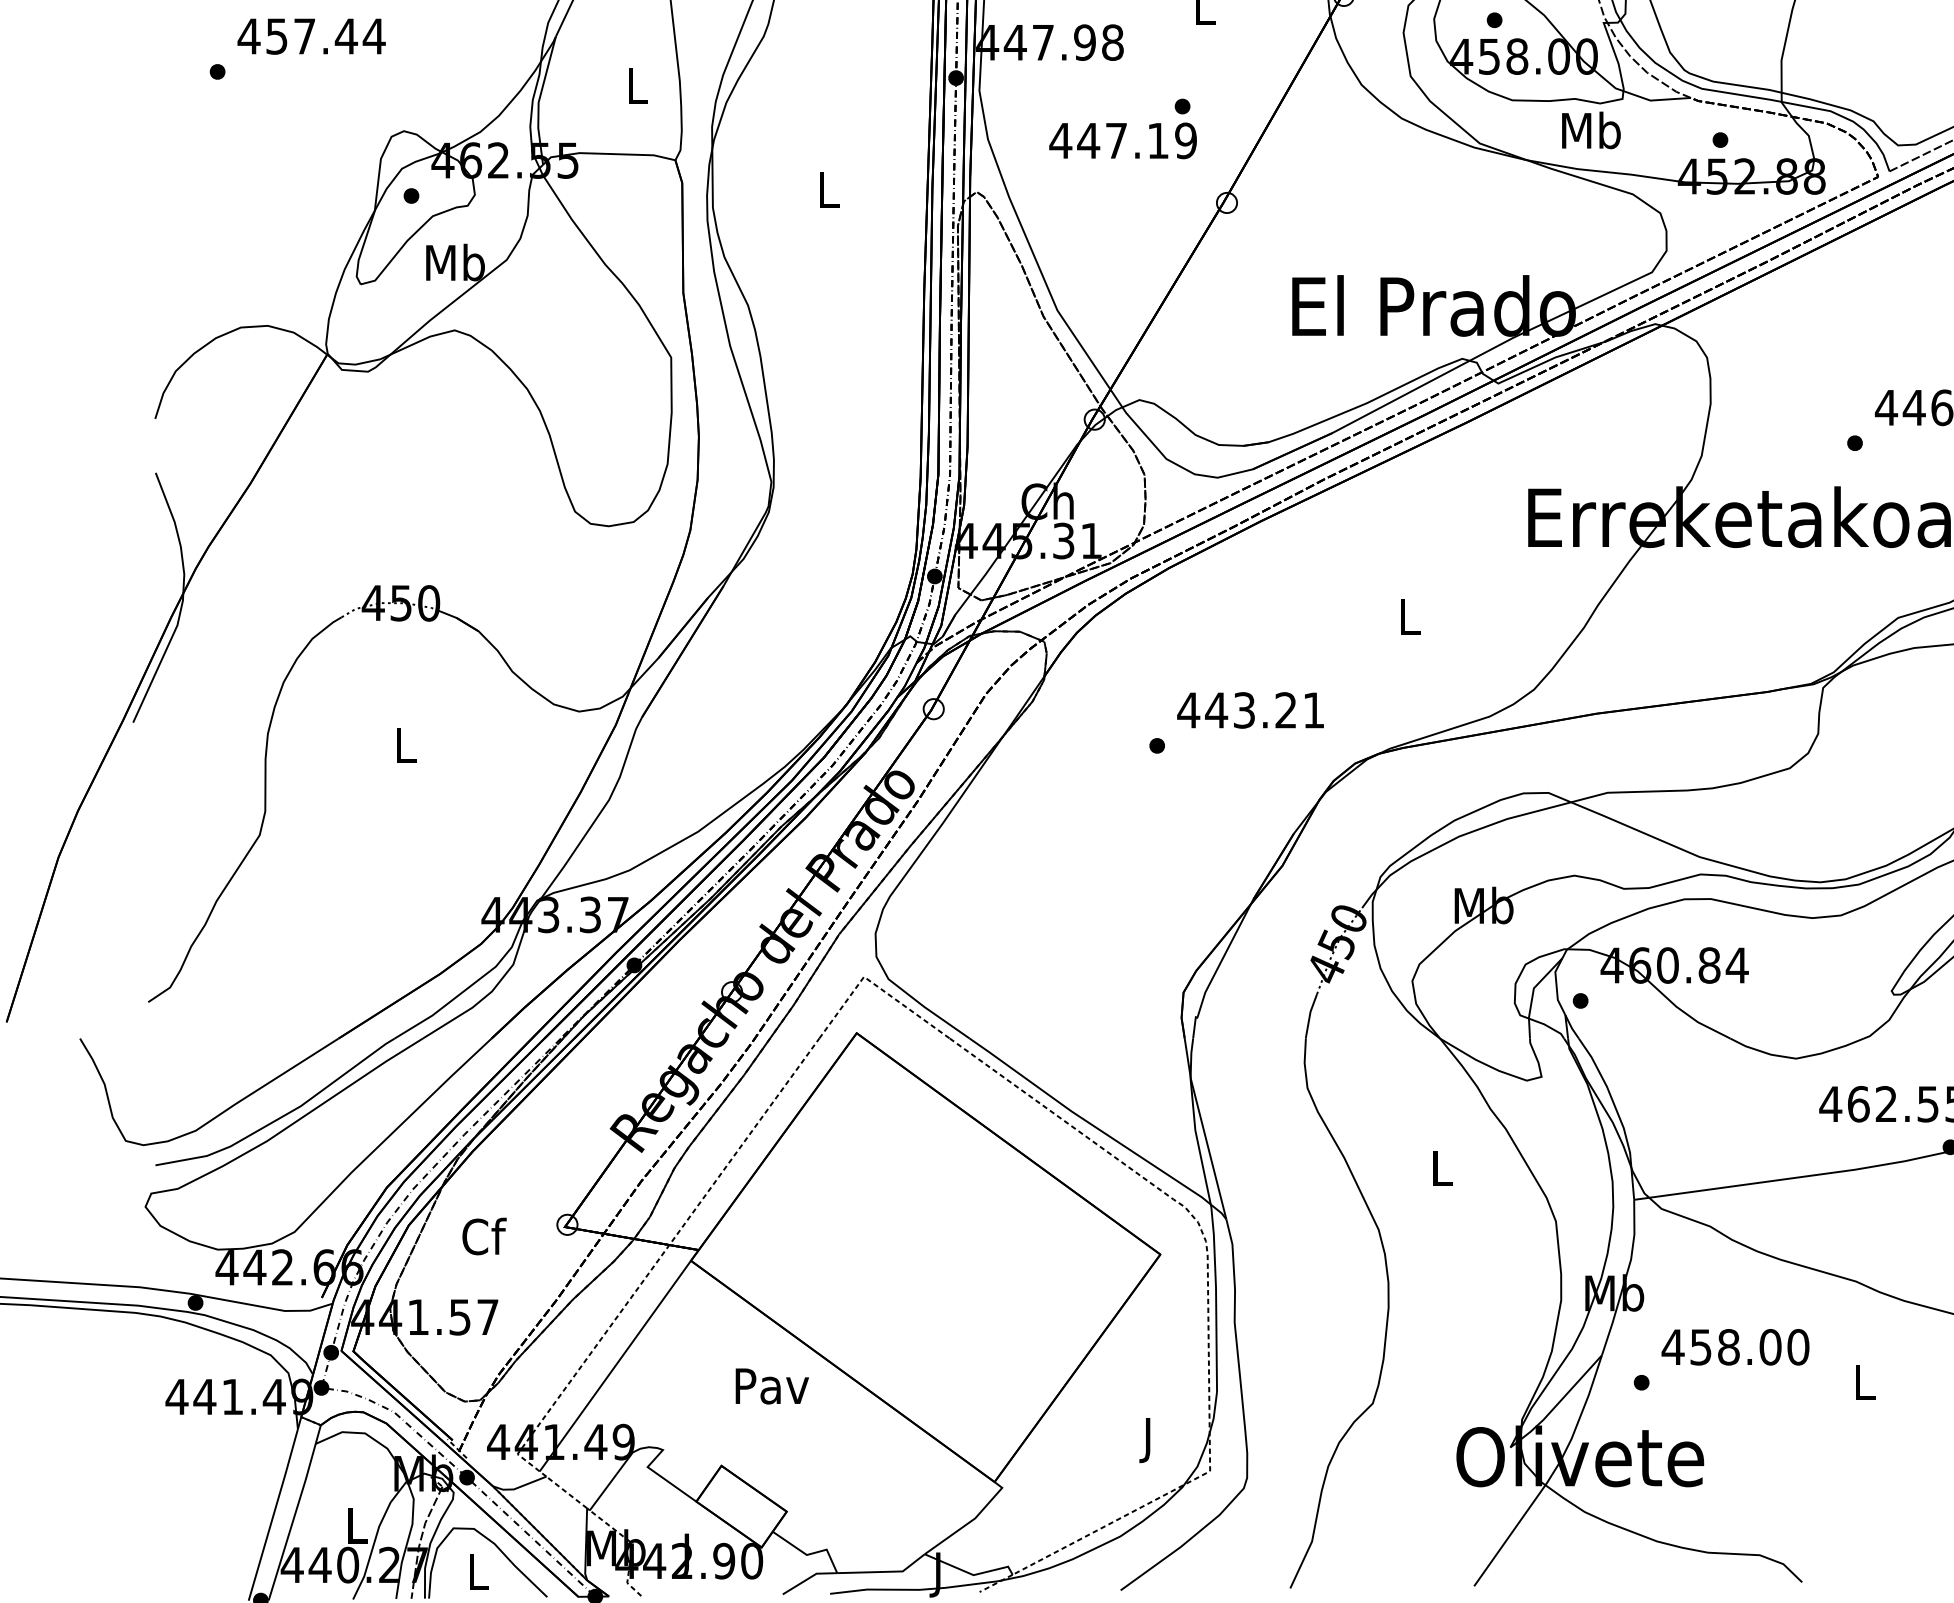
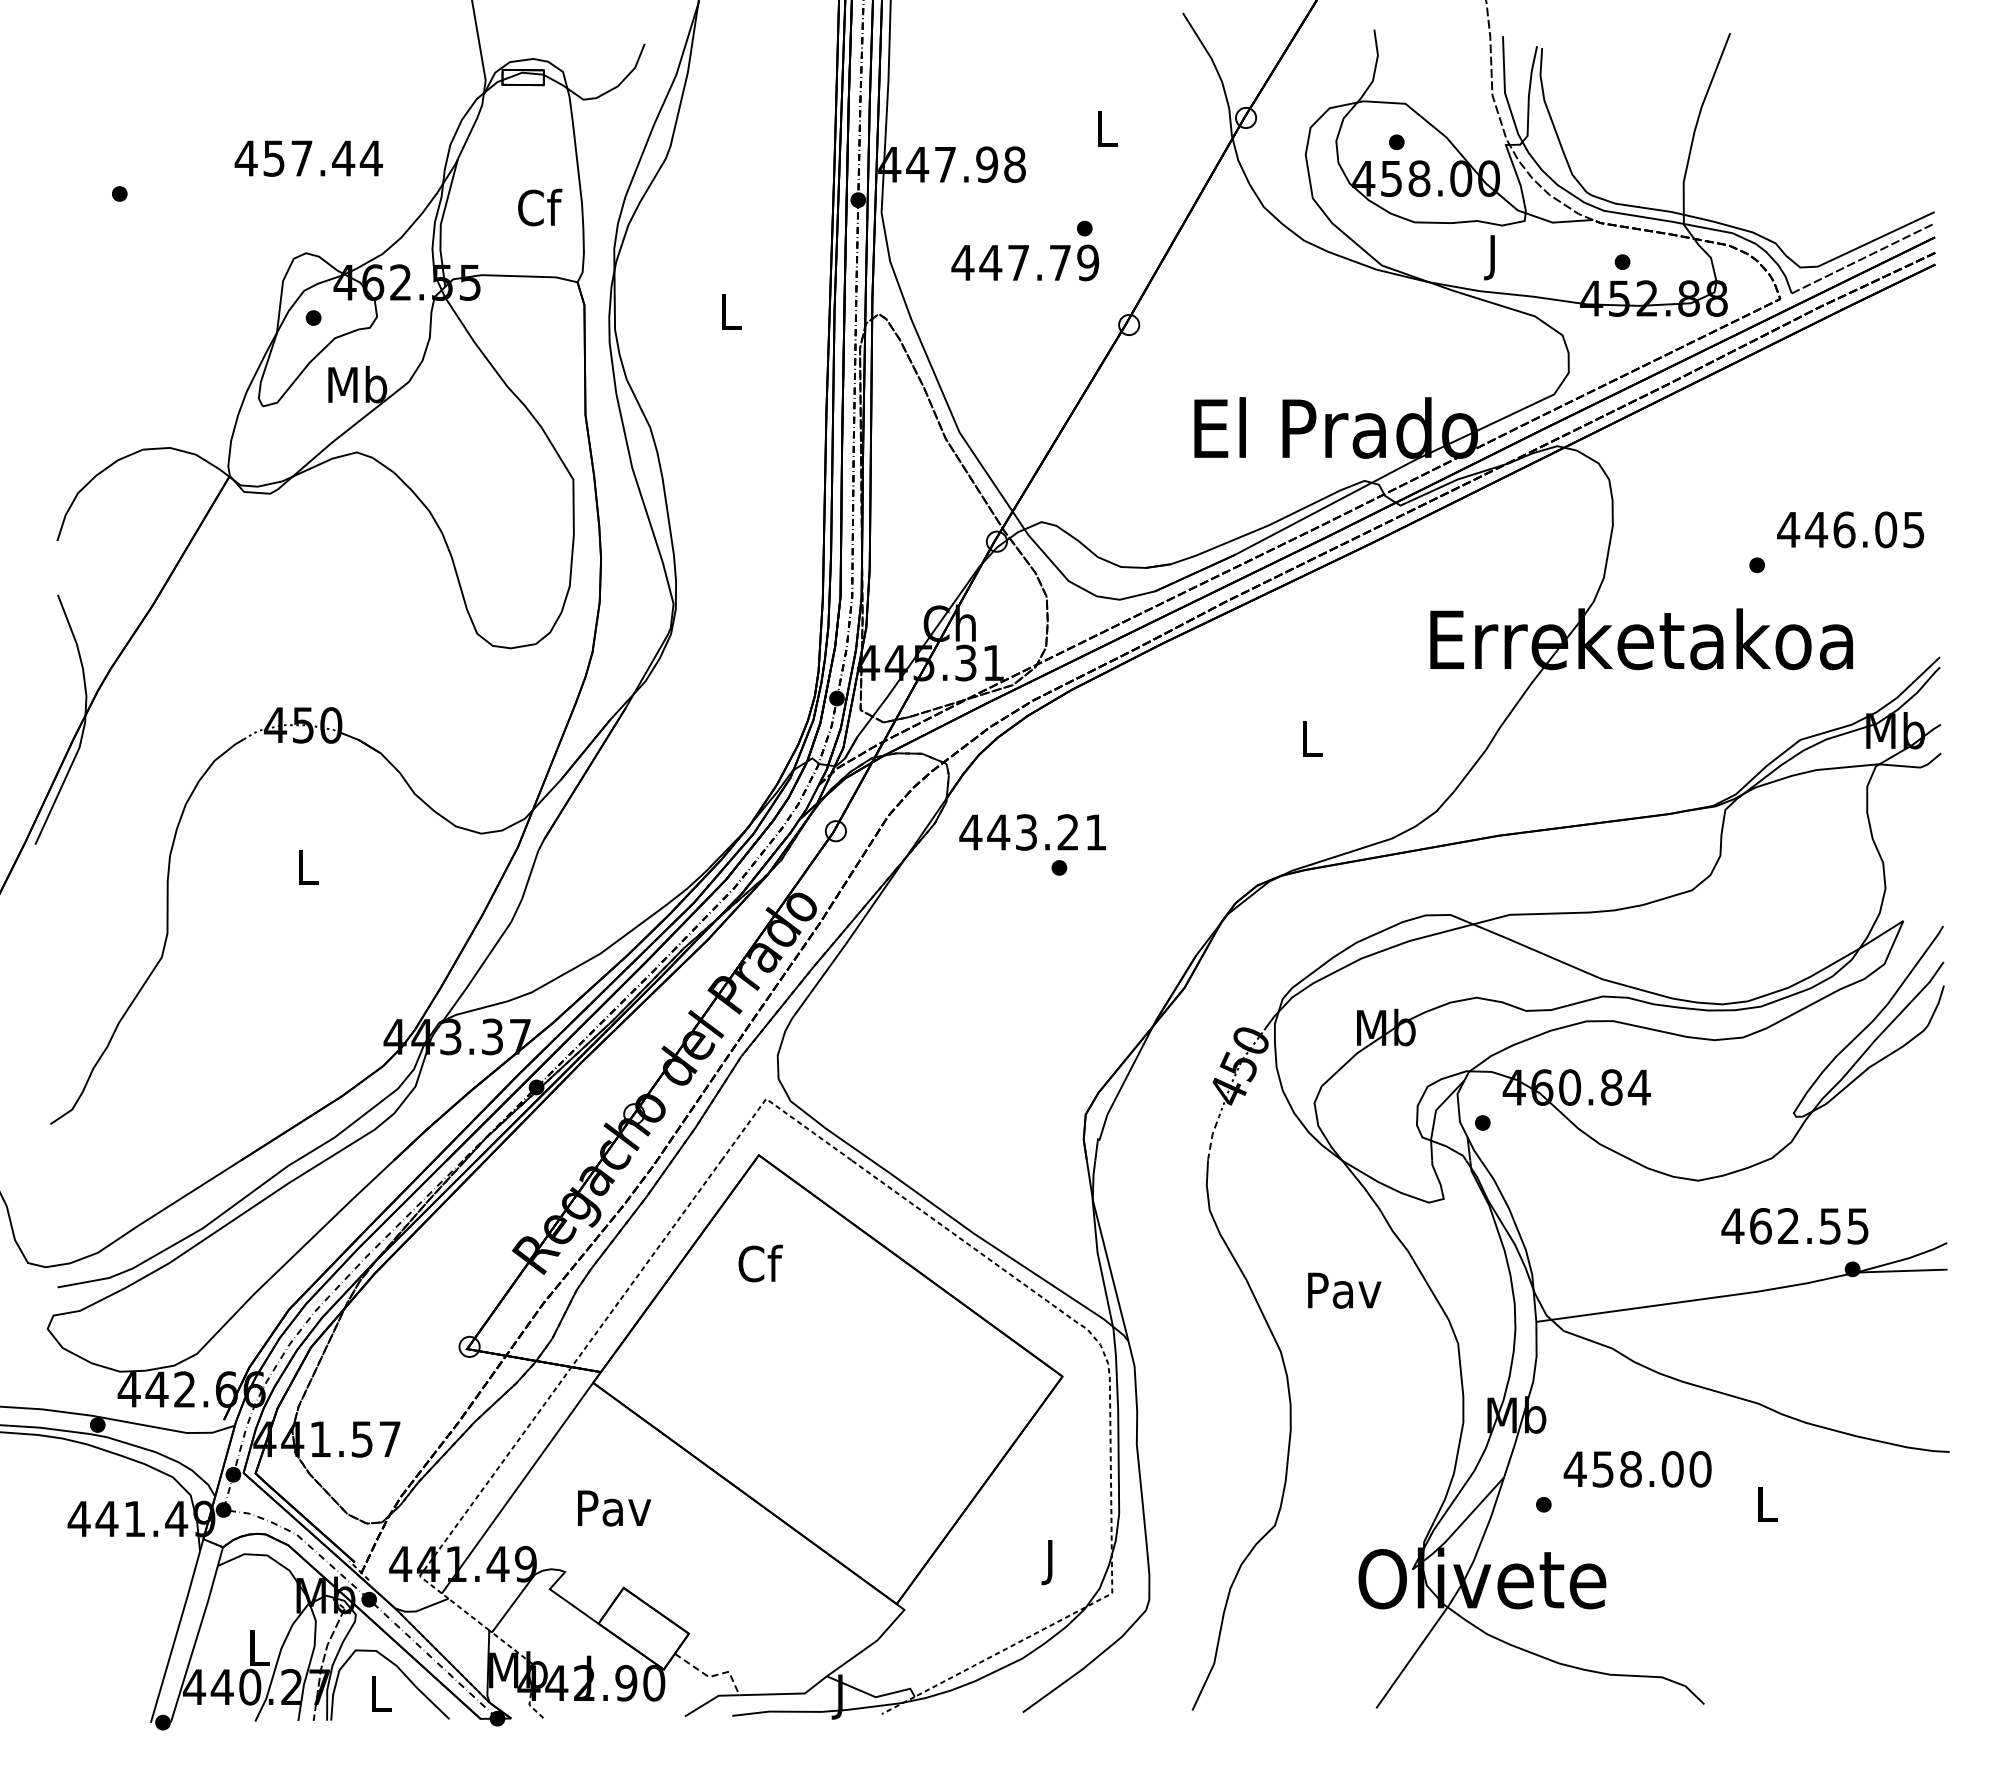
text: (311, 36) -> (308, 158), moved
text: (638, 85) -> (540, 207), L -> Cf
text: (1591, 134) -> (1493, 256), Mb -> J
text: (1158, 140) -> (1060, 262), 447.19 -> 447.79
text: (1250, 710) -> (1032, 832), moved
line: (1309, 1016) -> (1211, 1138), solid -> dashed
text: (1442, 1168) -> (1344, 1290), L -> Pav
text: (484, 1236) -> (760, 1263), moved
text: (772, 1386) -> (614, 1508), moved
line: (809, 1554) -> (711, 1676), solid -> dashed

